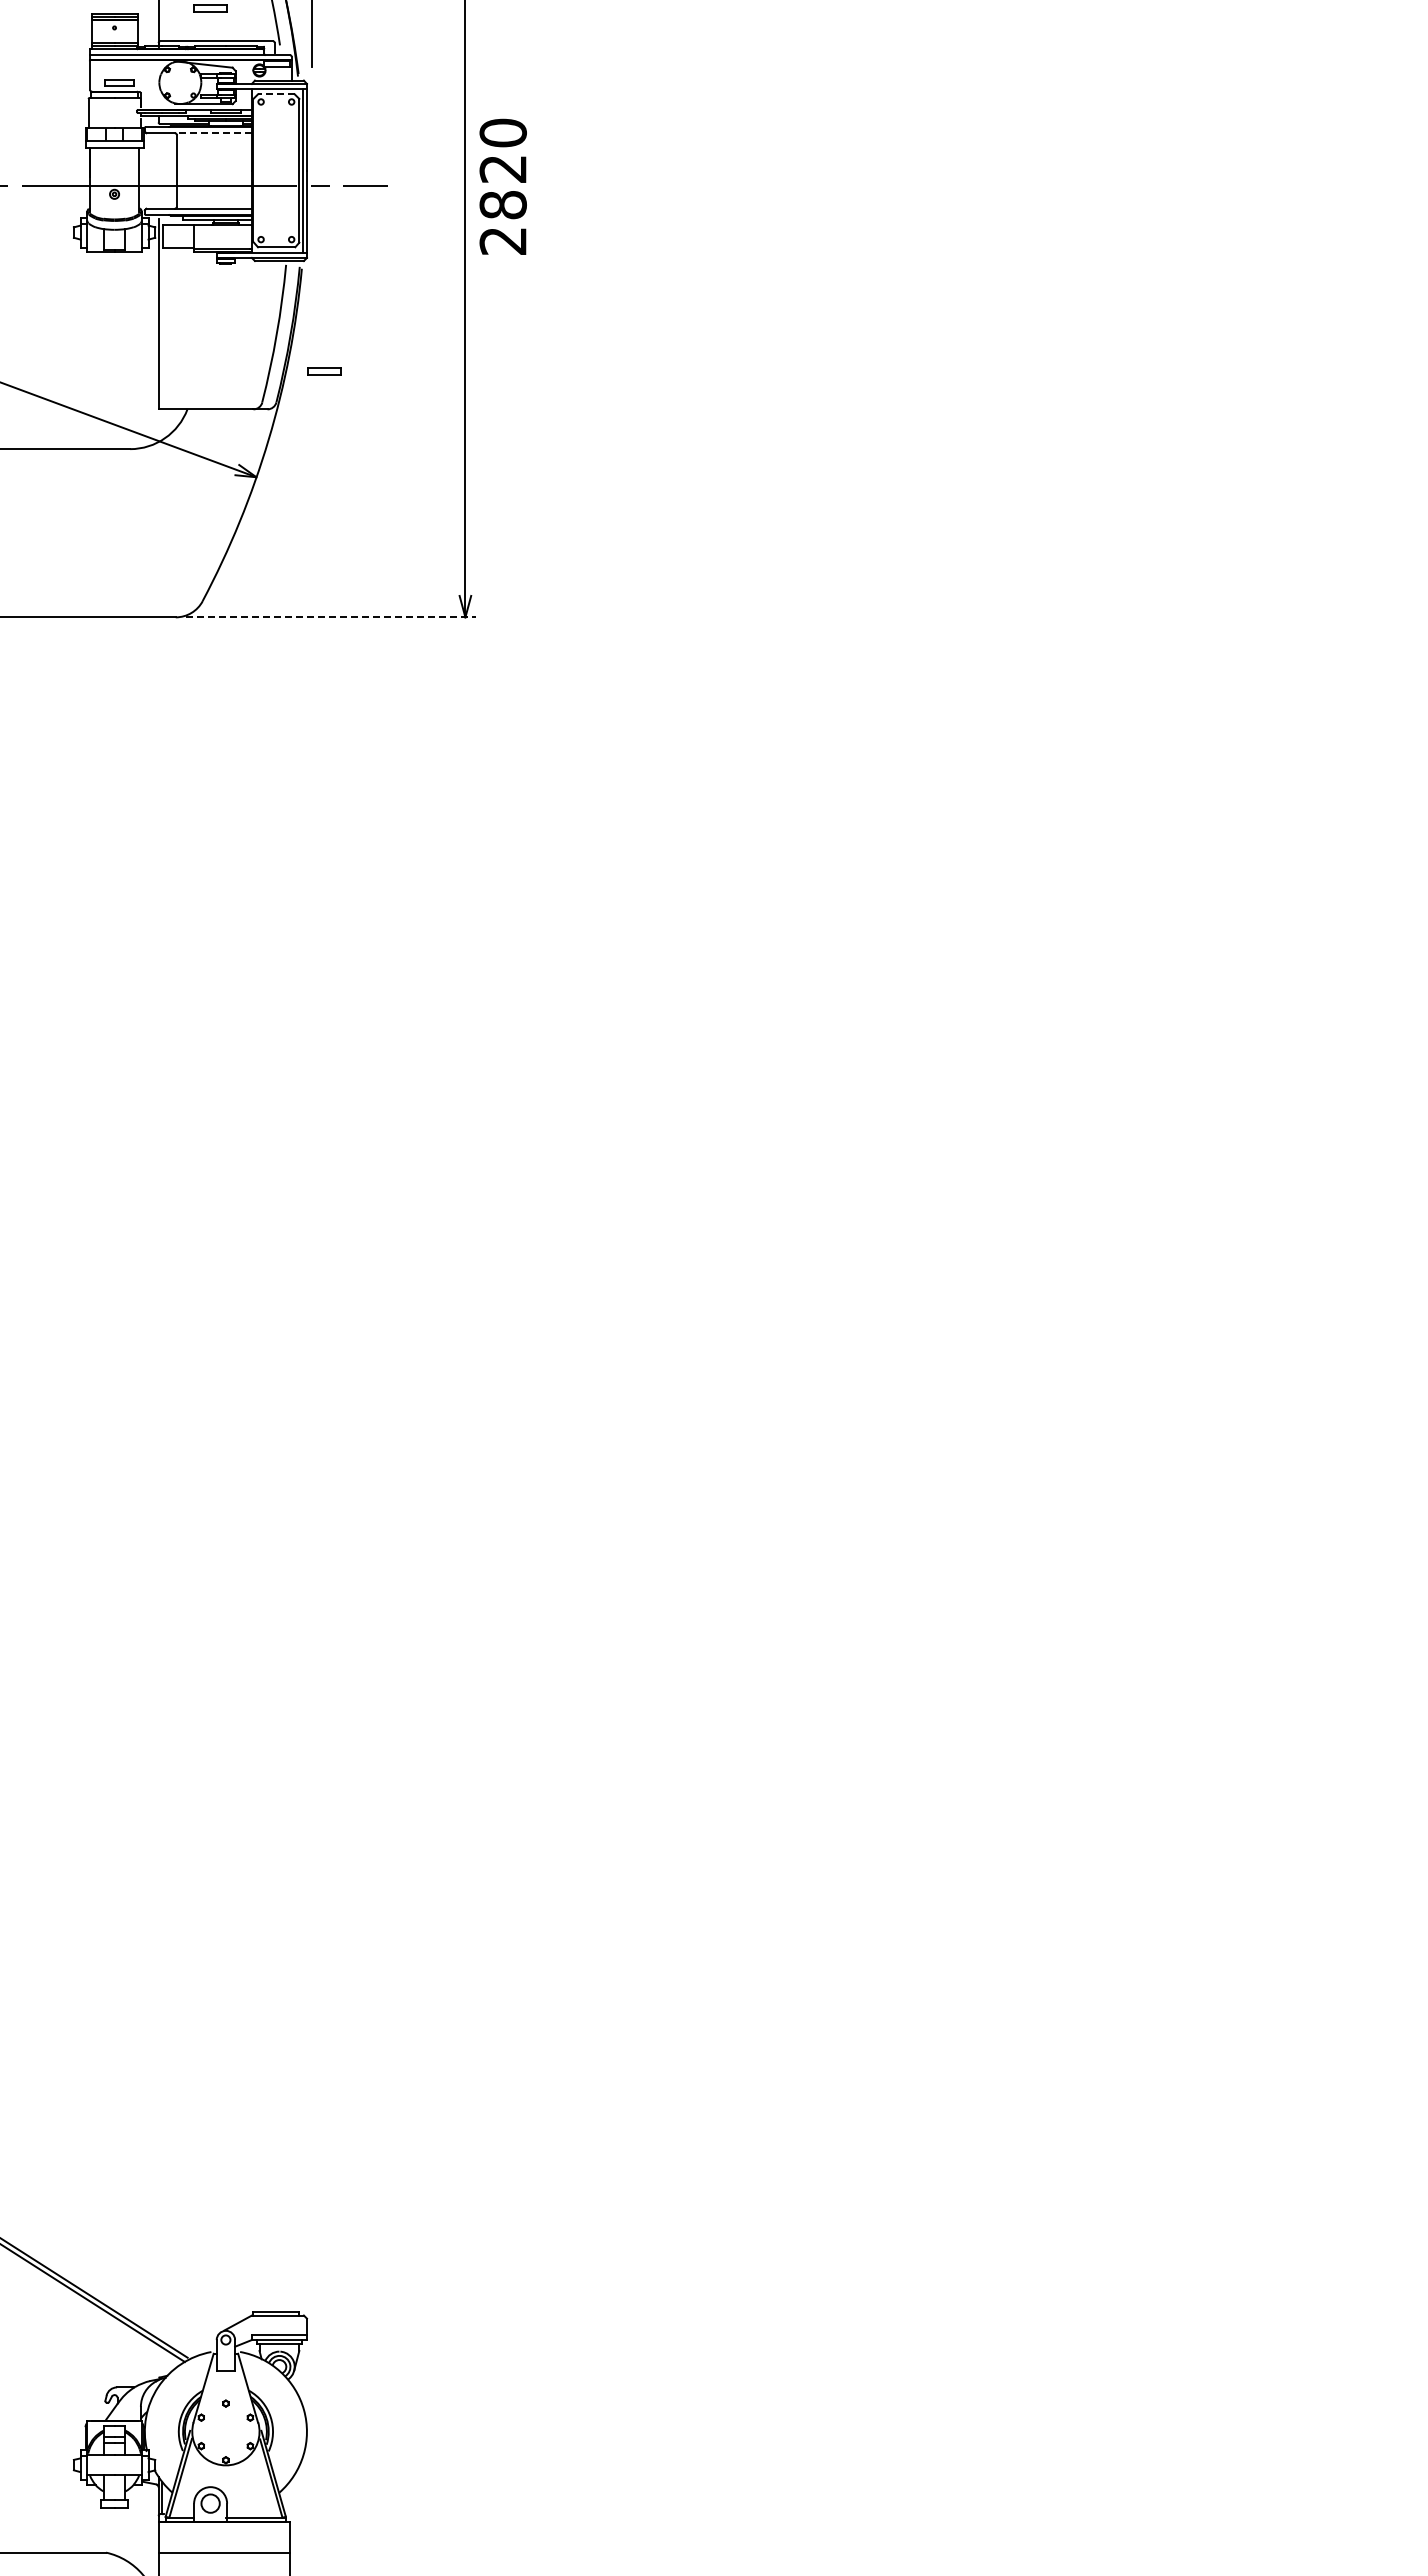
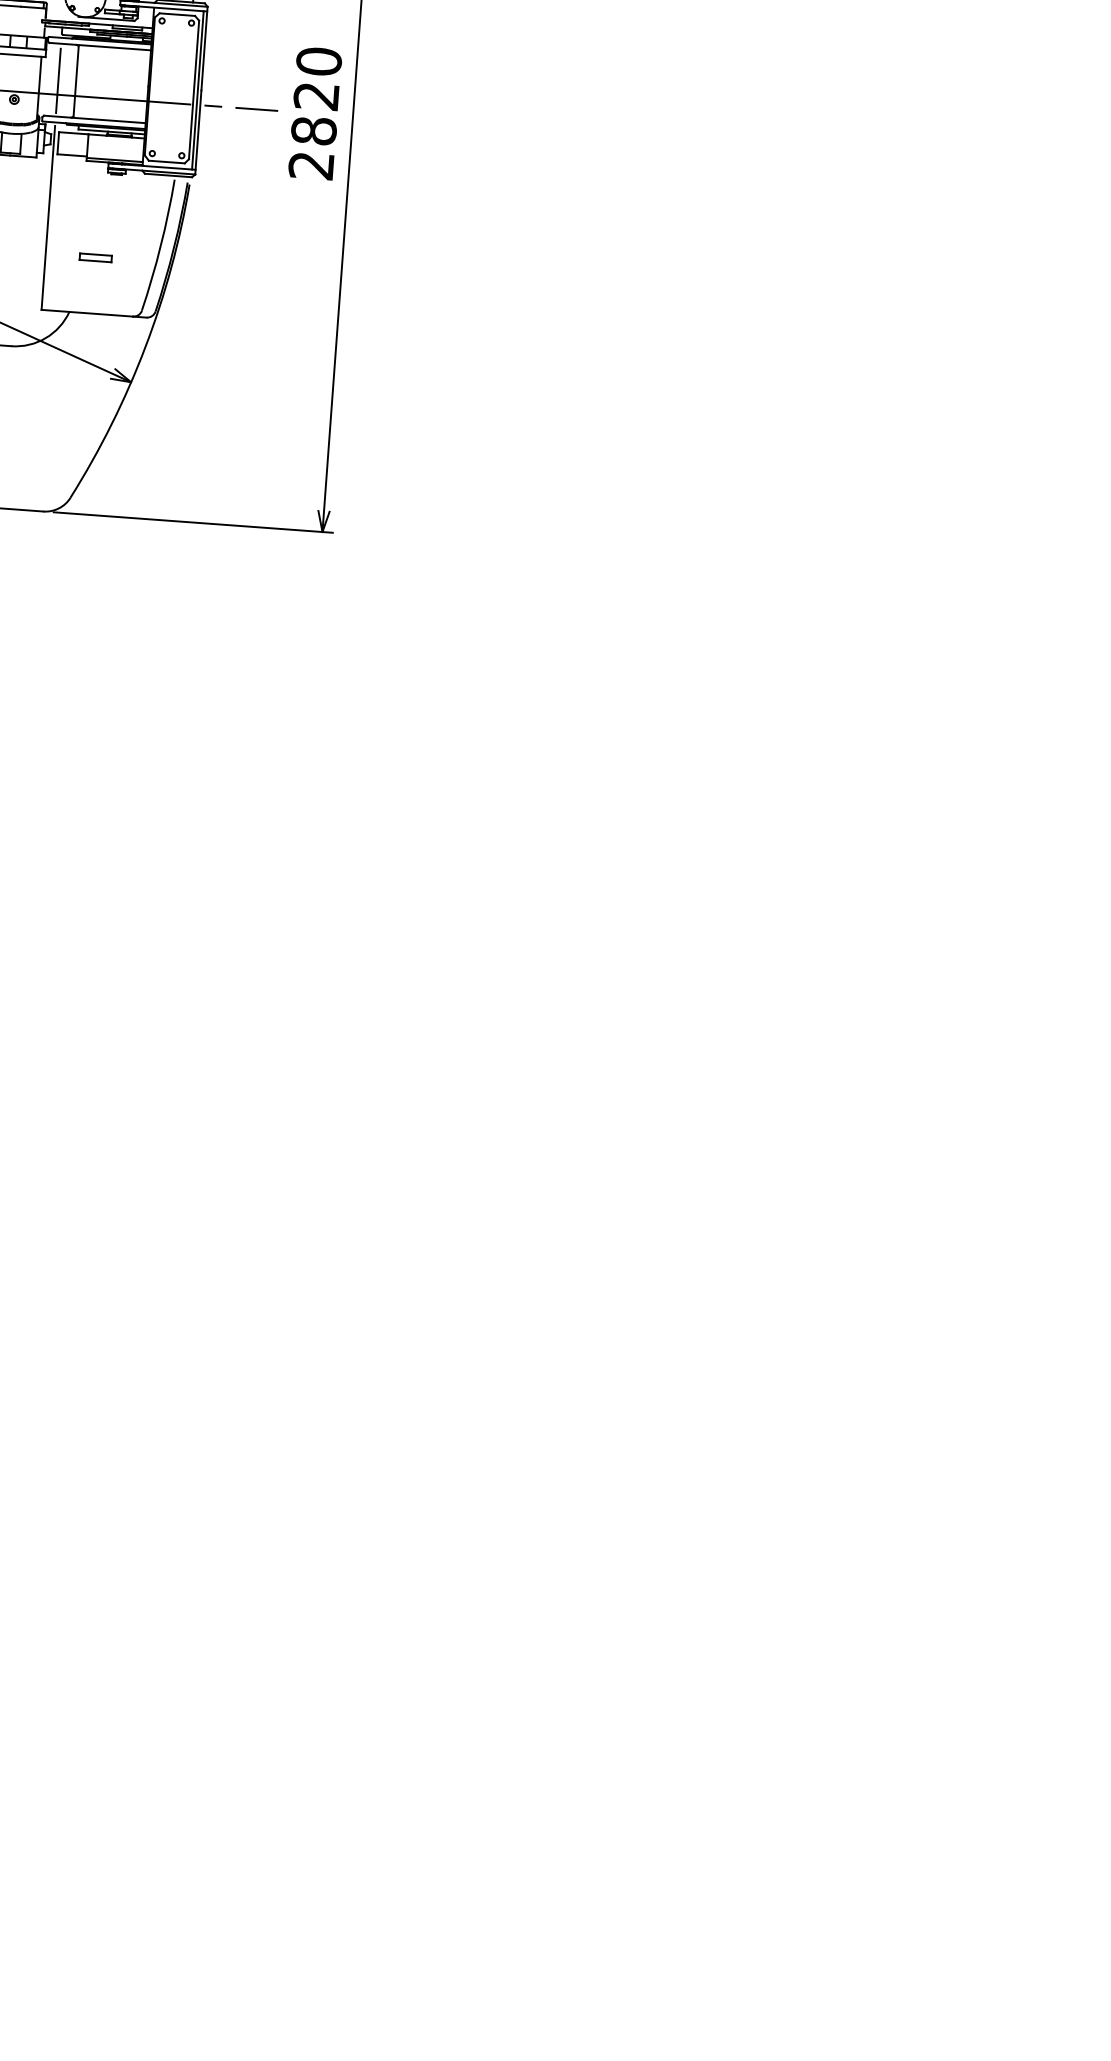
line: (275, 94) -> (176, 14), dashed -> solid
line: (213, 133) -> (113, 47), dashed -> solid
line: (158, 171) -> (58, 80), added
text: (502, 186) -> (314, 113), moved
part: (324, 371) -> (95, 257), moved
line: (331, 617) -> (193, 522), dashed -> solid

